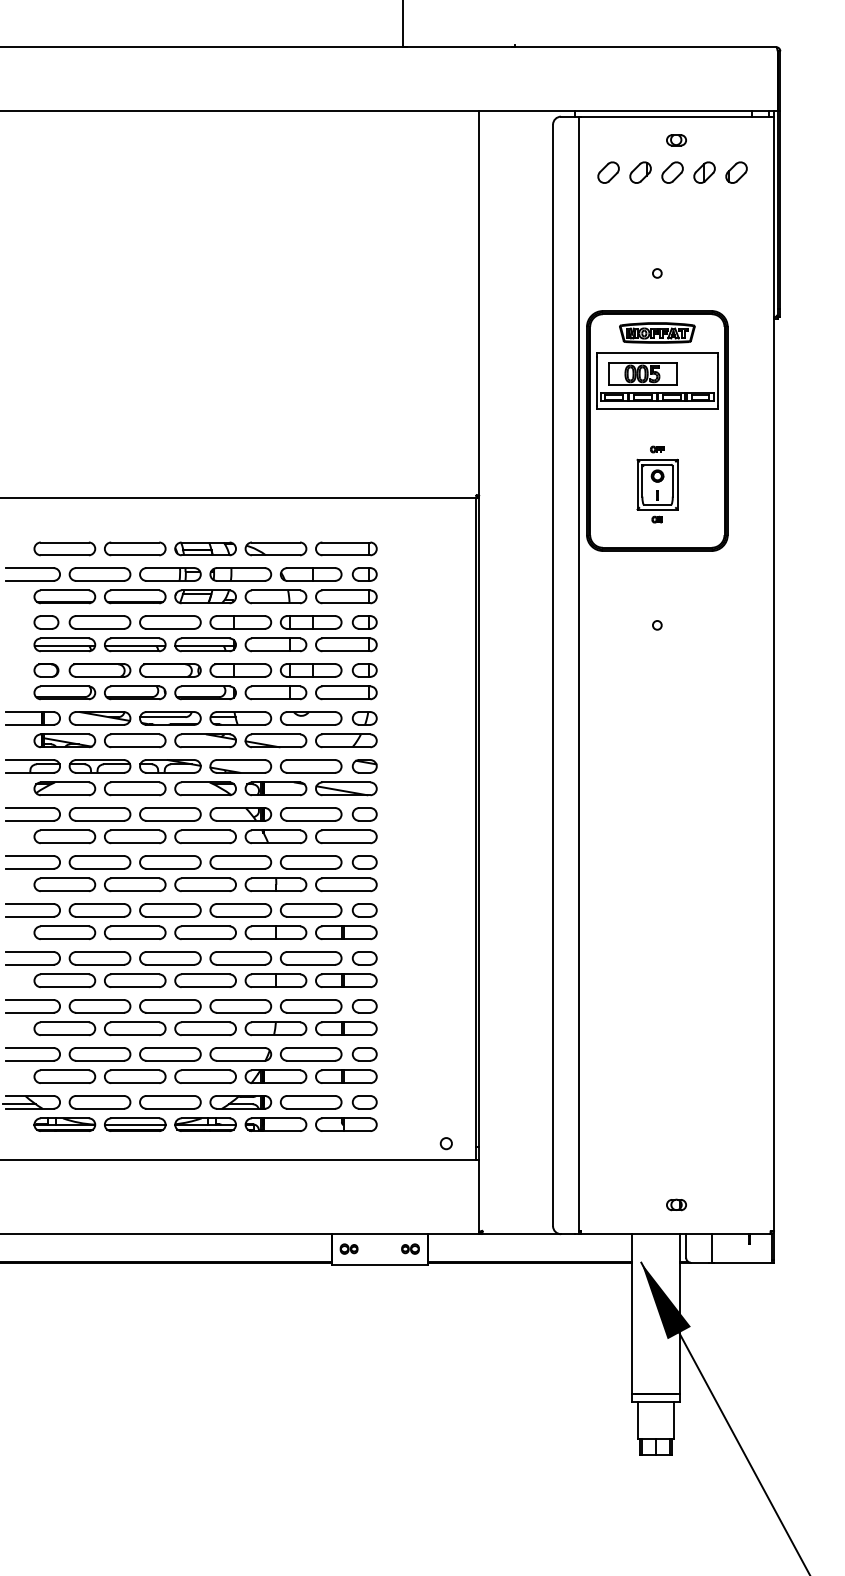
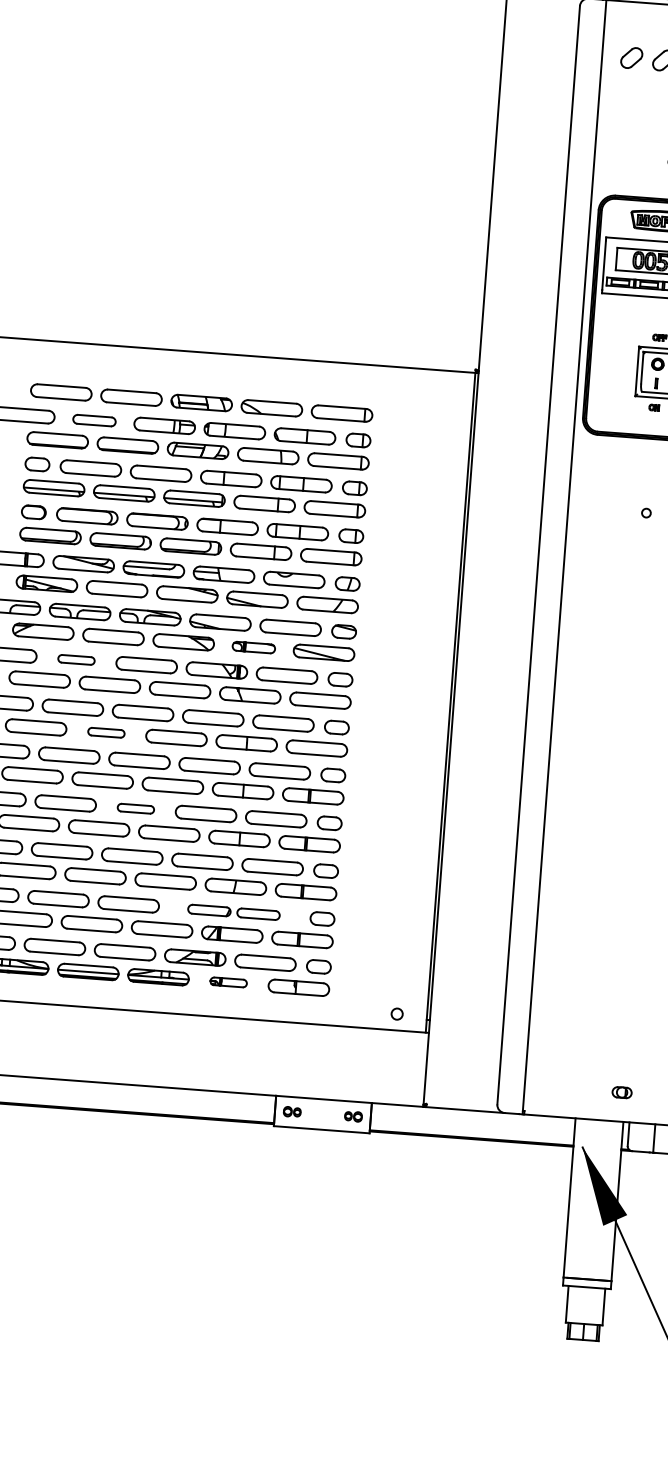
part: (99, 574) -> (93, 420), size x0.7
part: (275, 788) -> (253, 647), size x0.7
part: (99, 814) -> (75, 659), size x0.6
part: (135, 884) -> (106, 732), size x0.6
part: (170, 958) -> (135, 808), size x0.6
part: (275, 1054) -> (233, 912), size x0.7
part: (275, 1124) -> (228, 982), size x0.6

